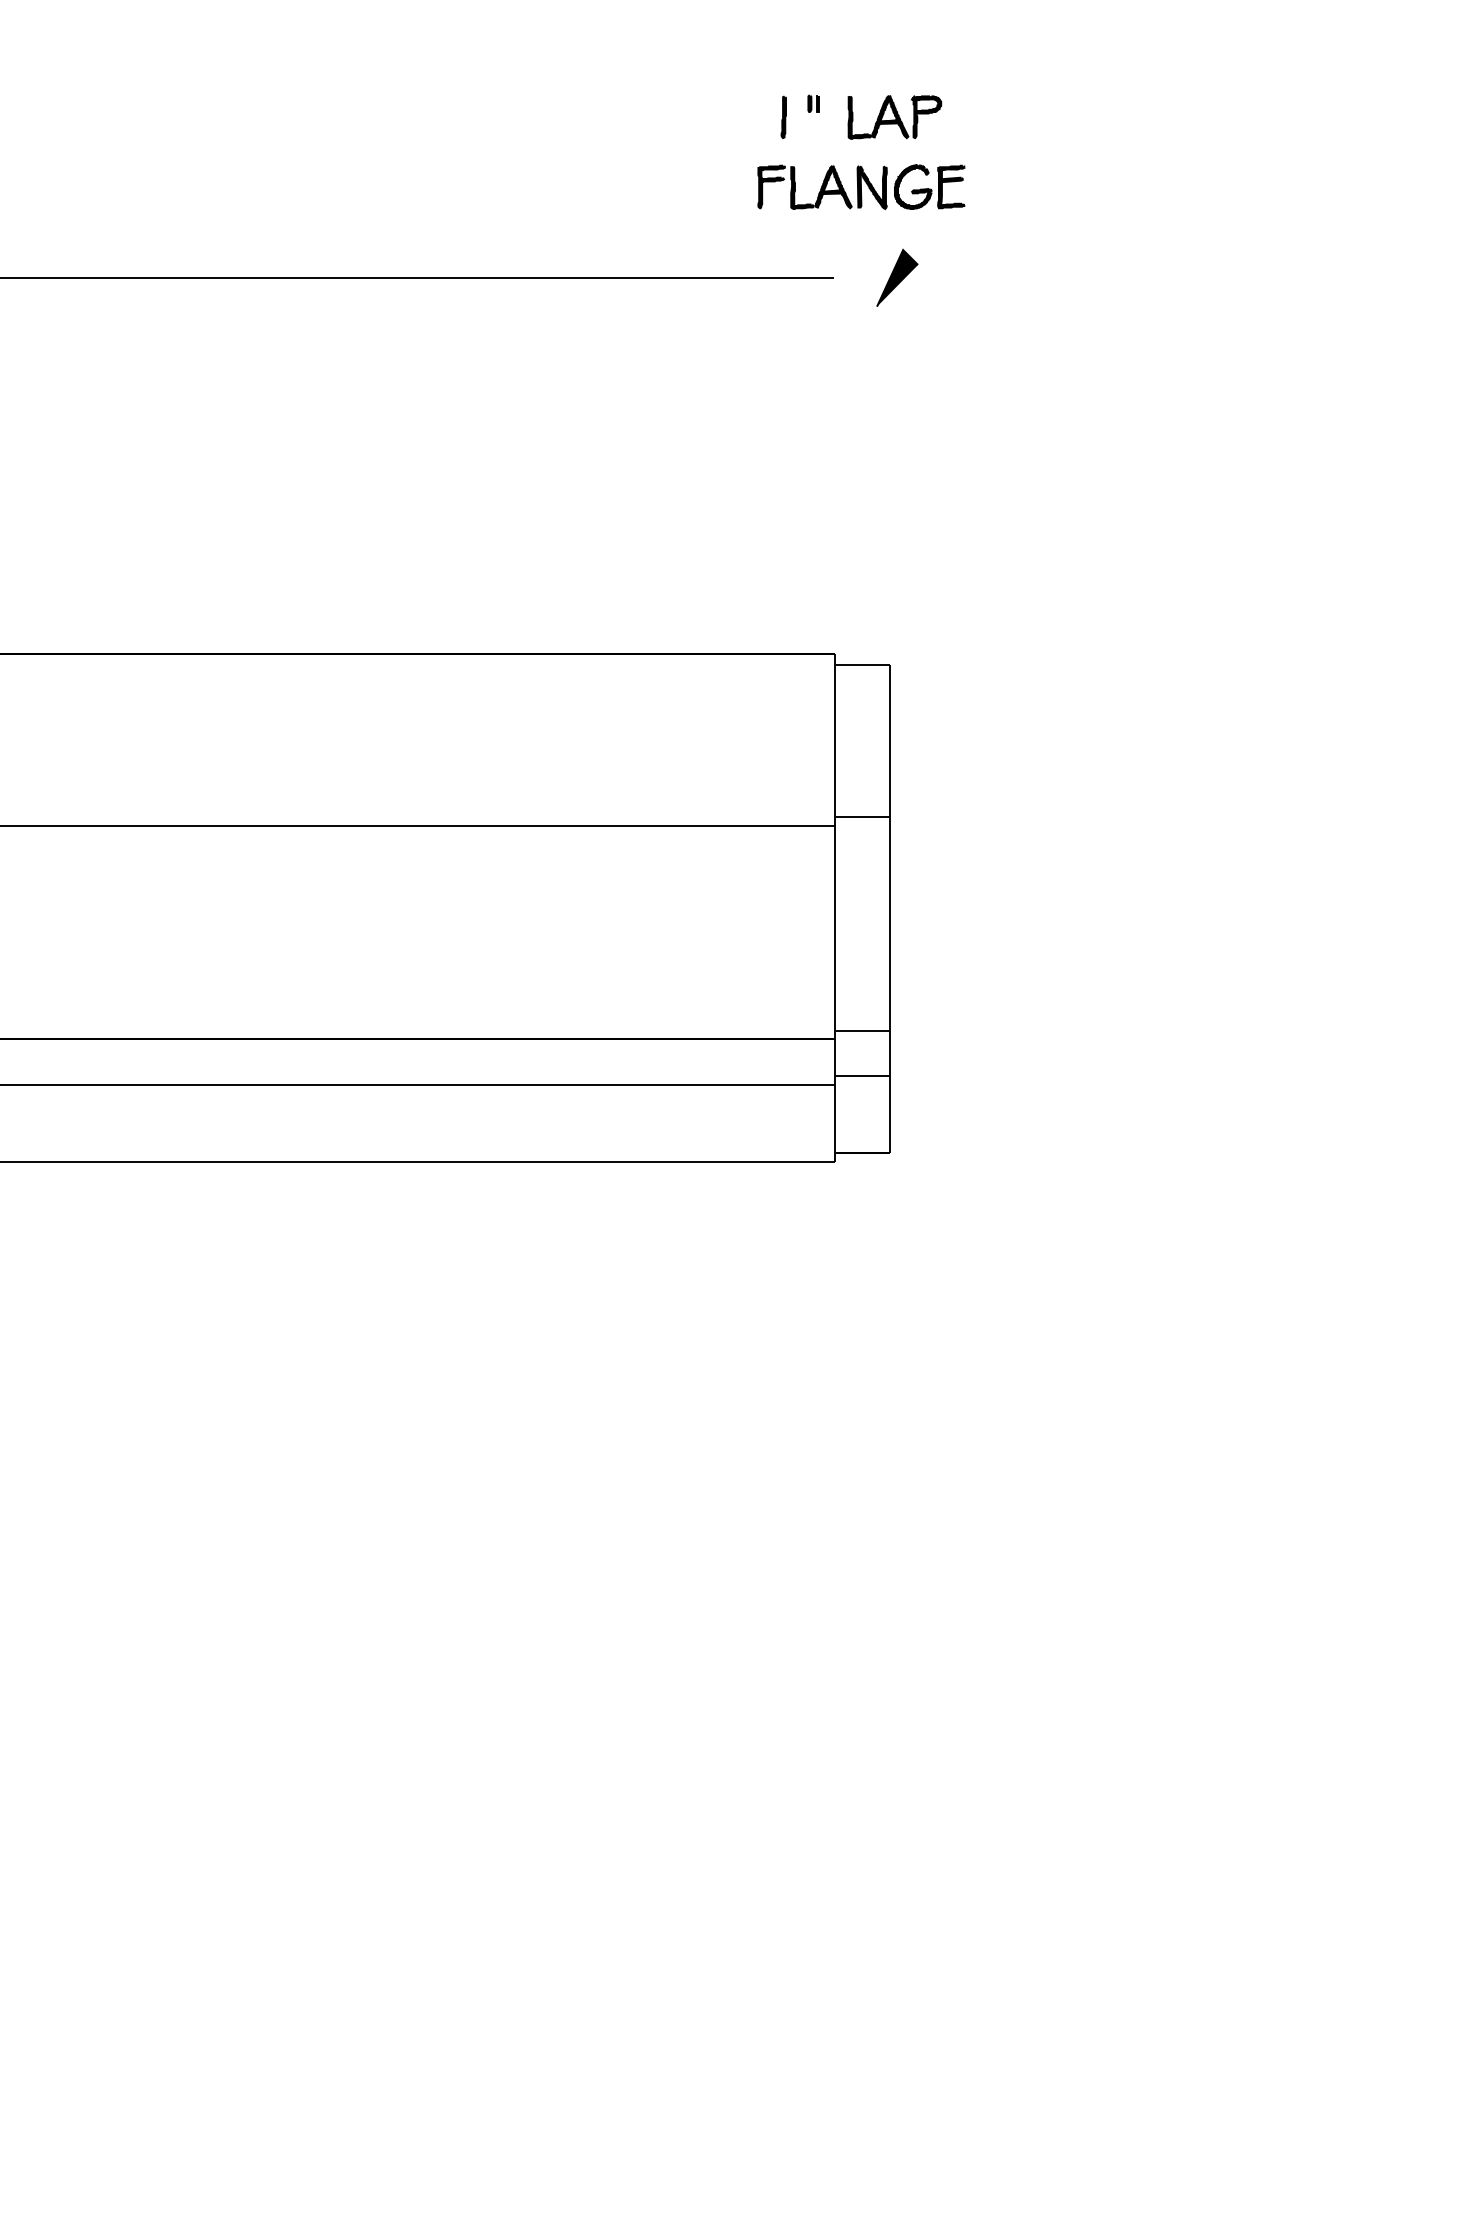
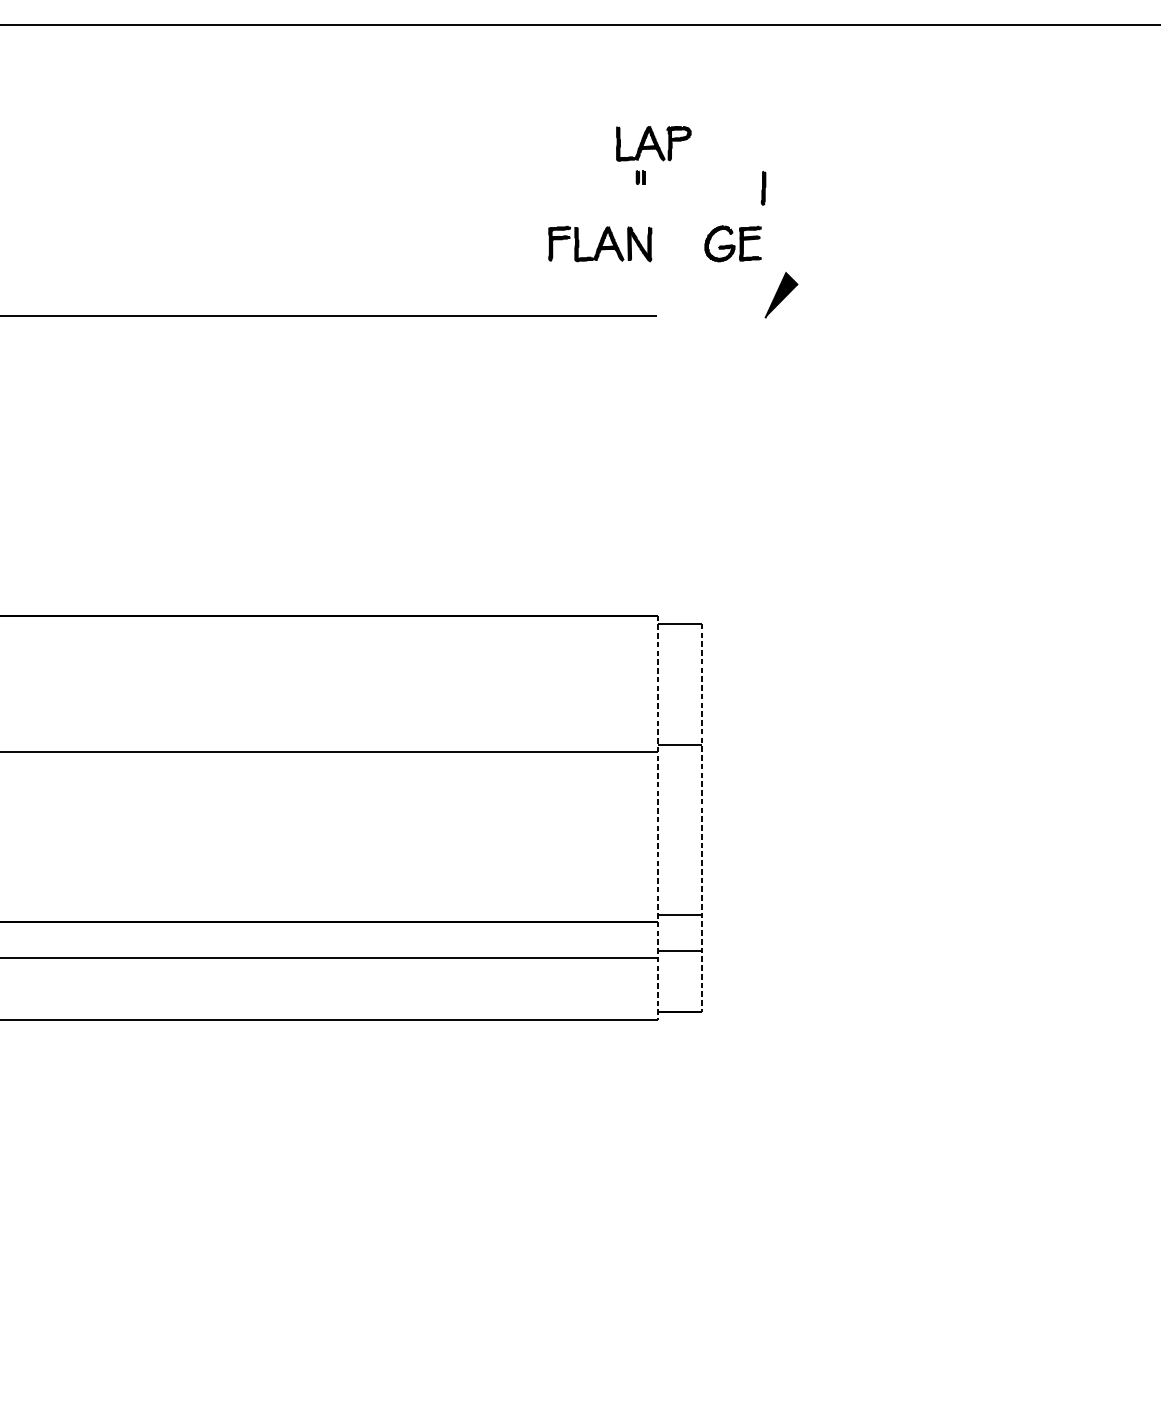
part: (783, 116) -> (763, 187), moved
part: (894, 117) -> (653, 143), moved
part: (822, 187) -> (600, 244), moved
part: (897, 277) -> (781, 295), moved
line: (834, 908) -> (657, 817), solid -> dashed
line: (890, 908) -> (702, 817), solid -> dashed

